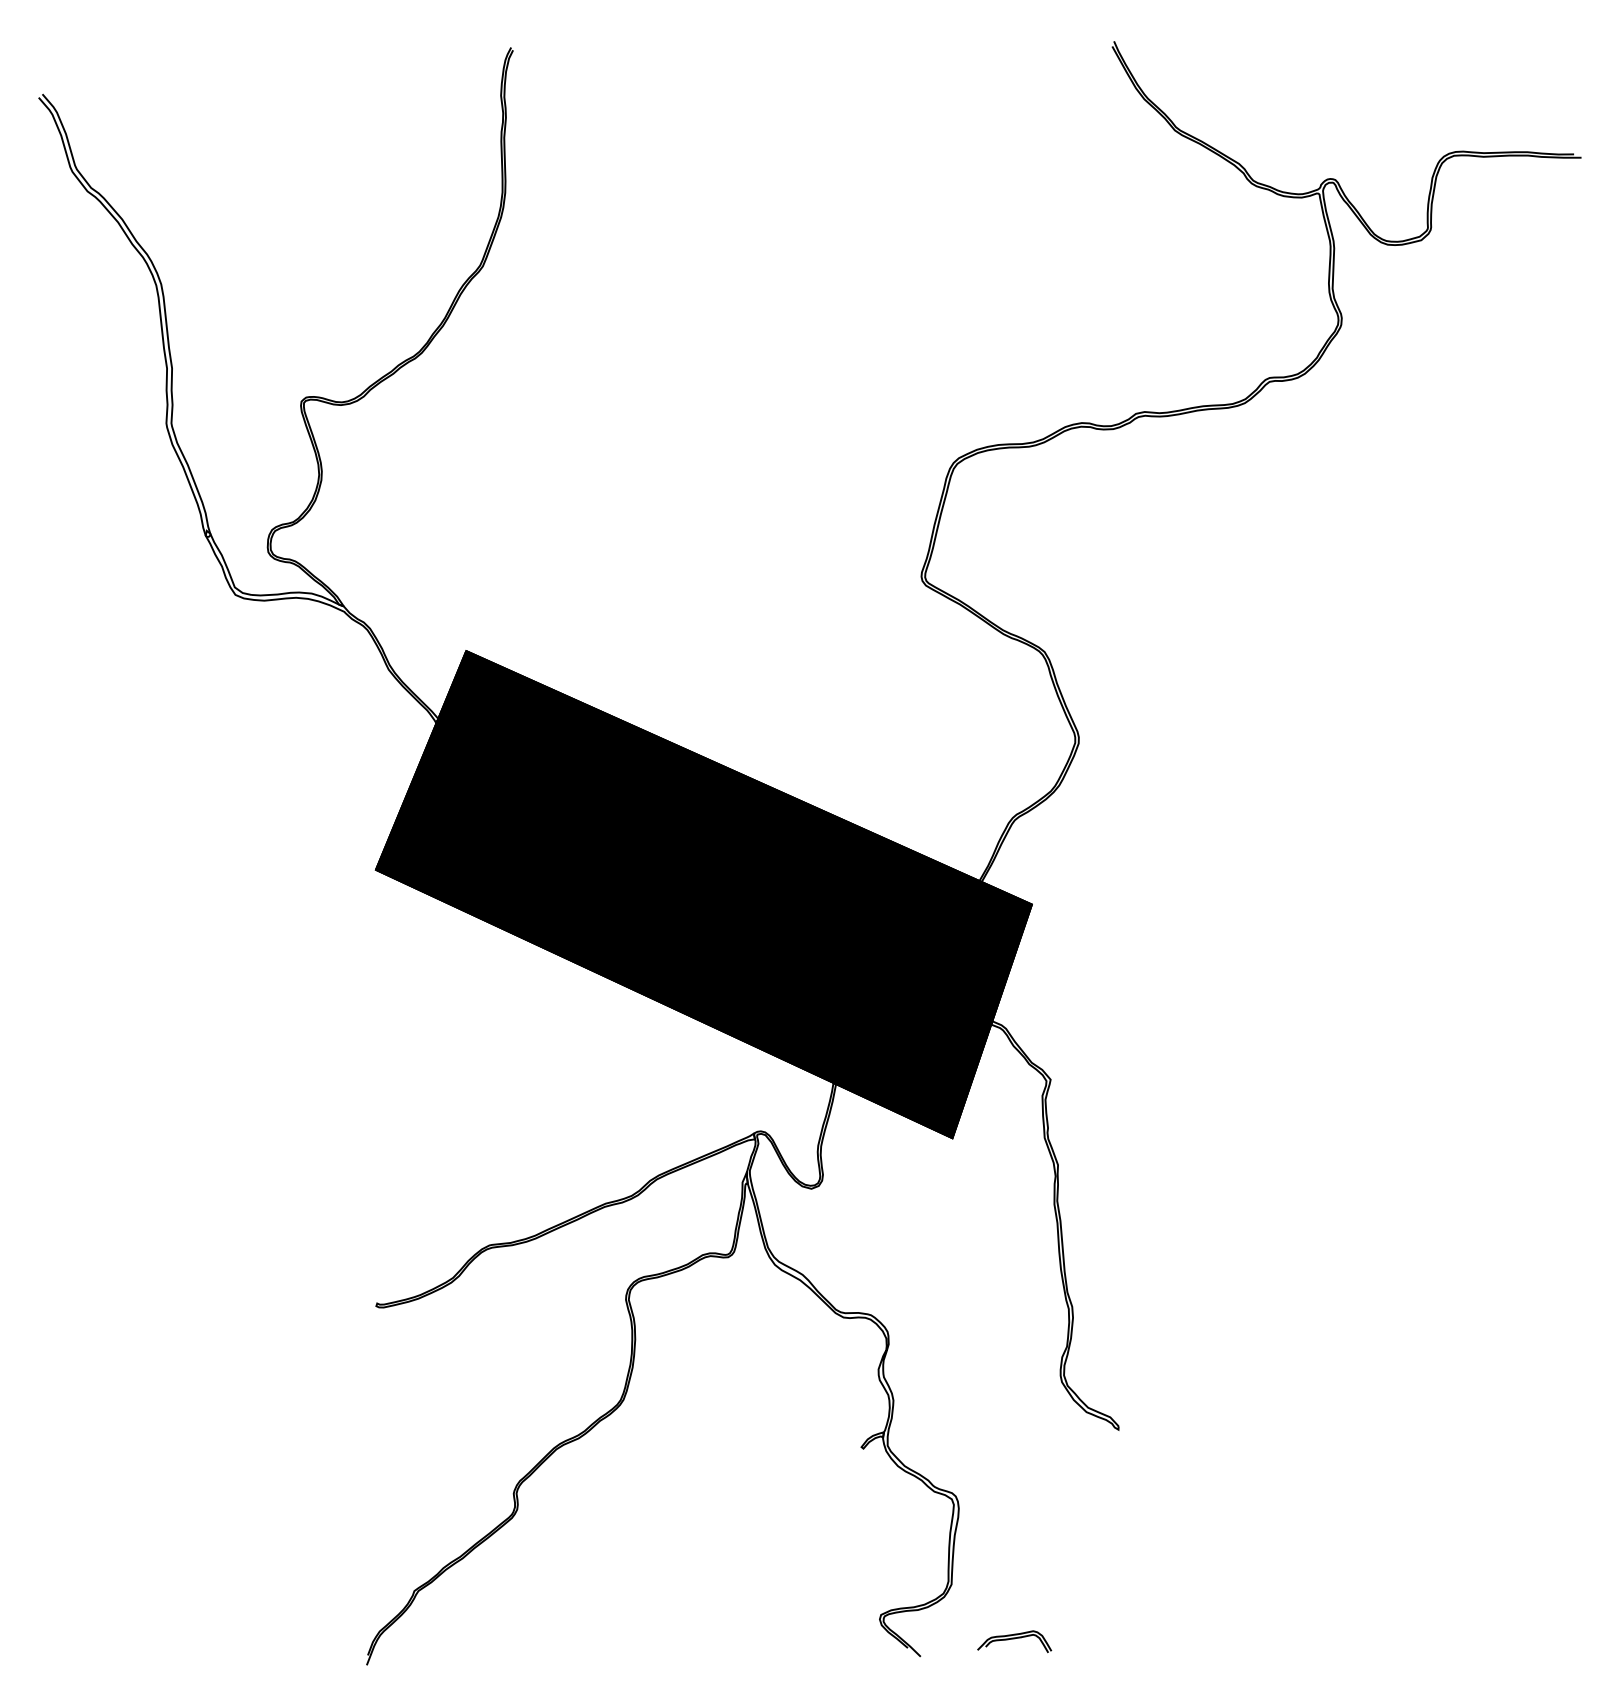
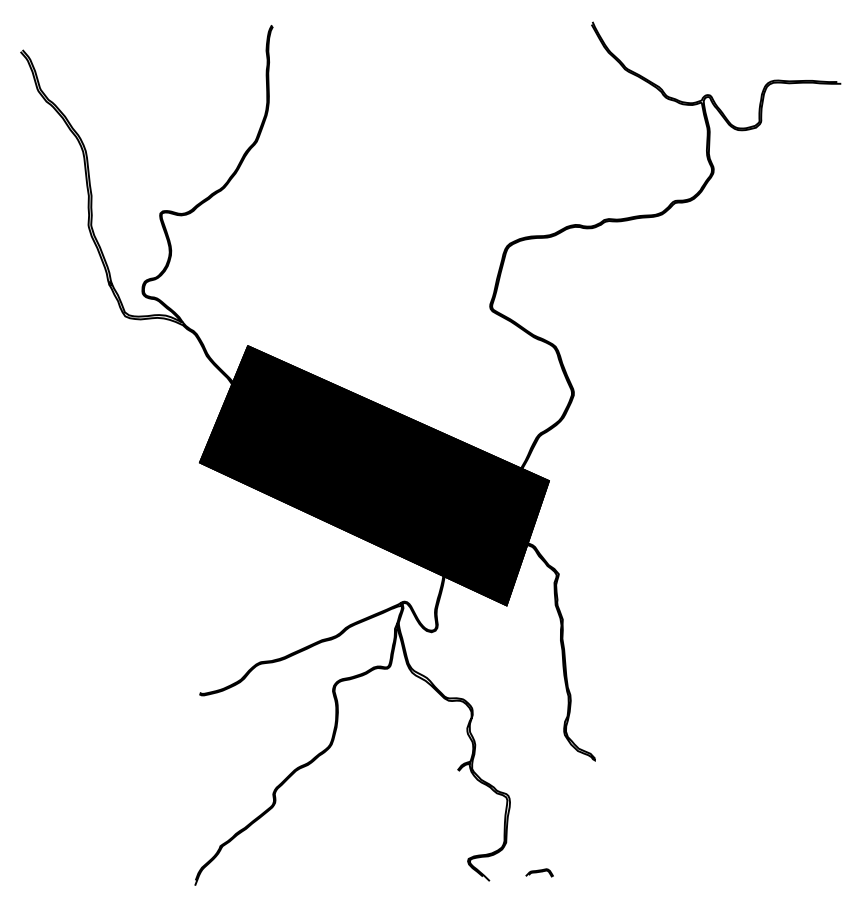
part: (1014, 1640) -> (539, 872), size x0.7

